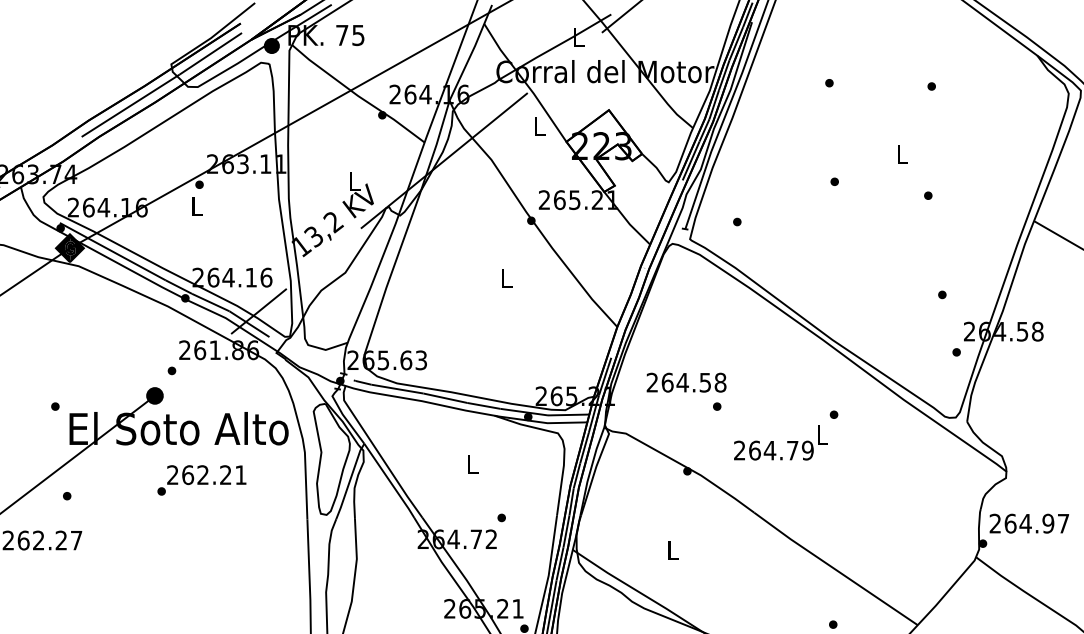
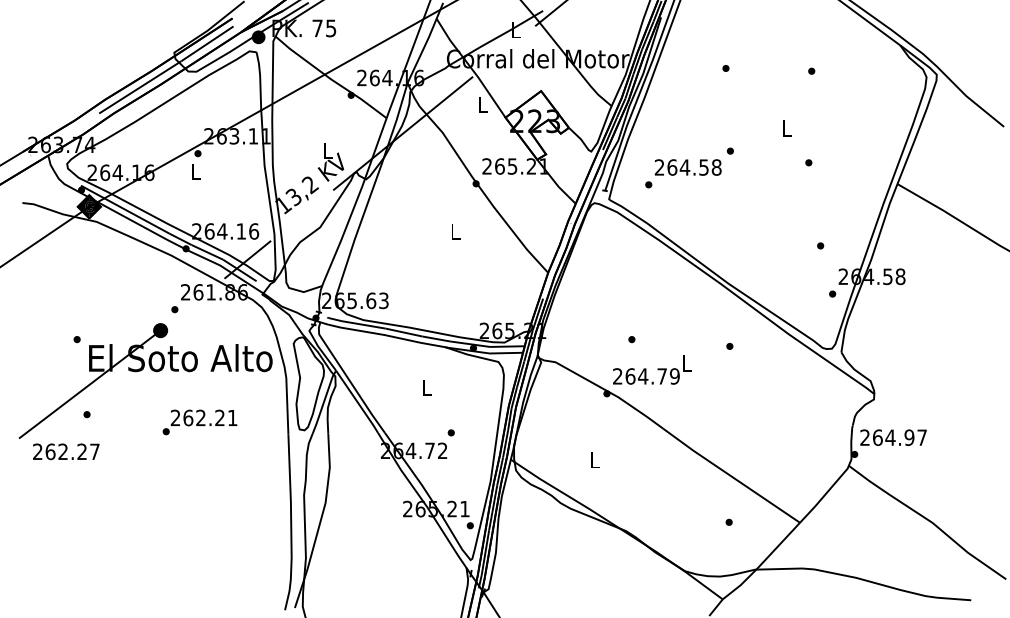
text: (685, 382) -> (687, 167), moved
text: (781, 442) -> (652, 369), moved
text: (201, 480) -> (199, 422), moved

